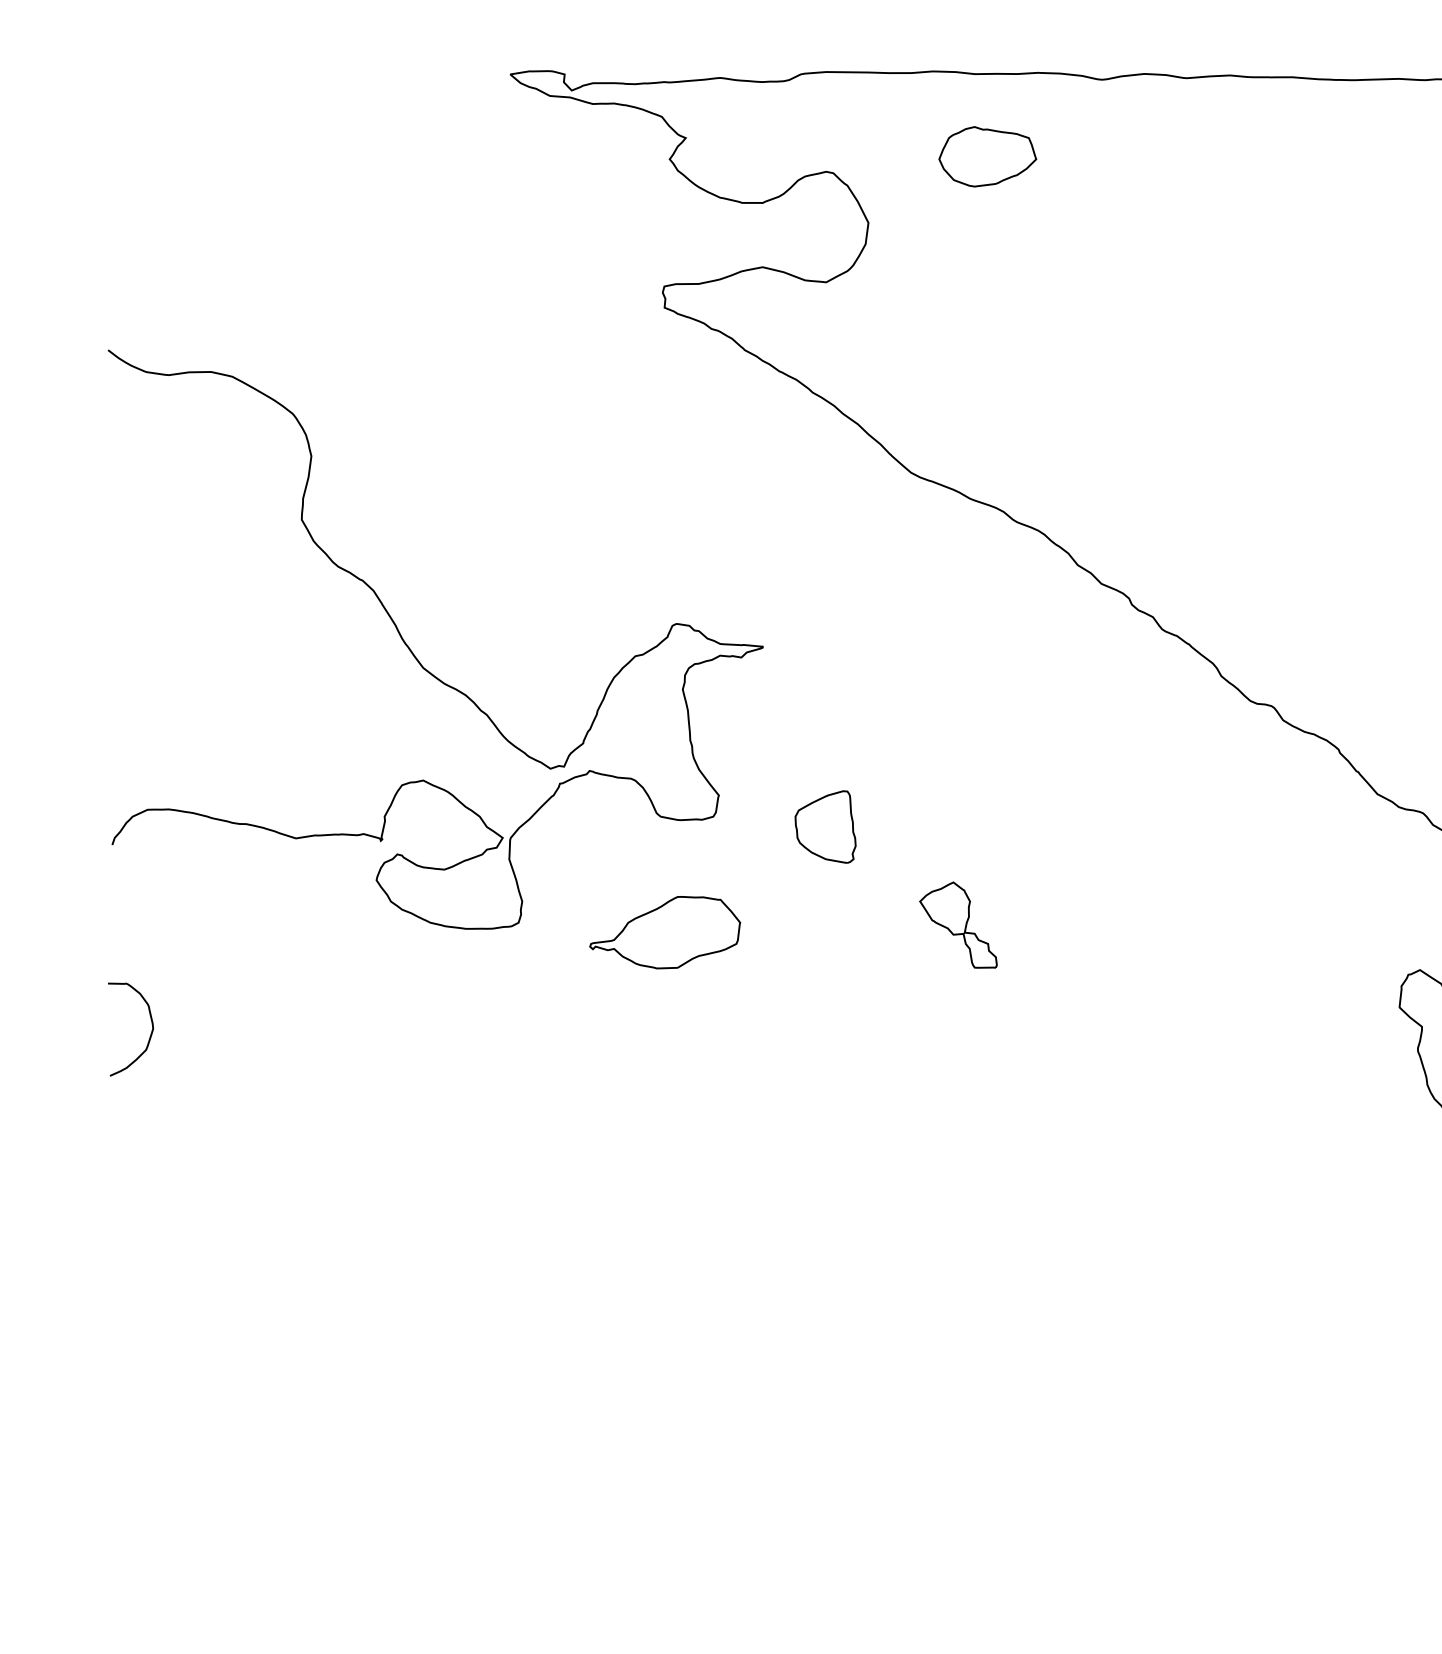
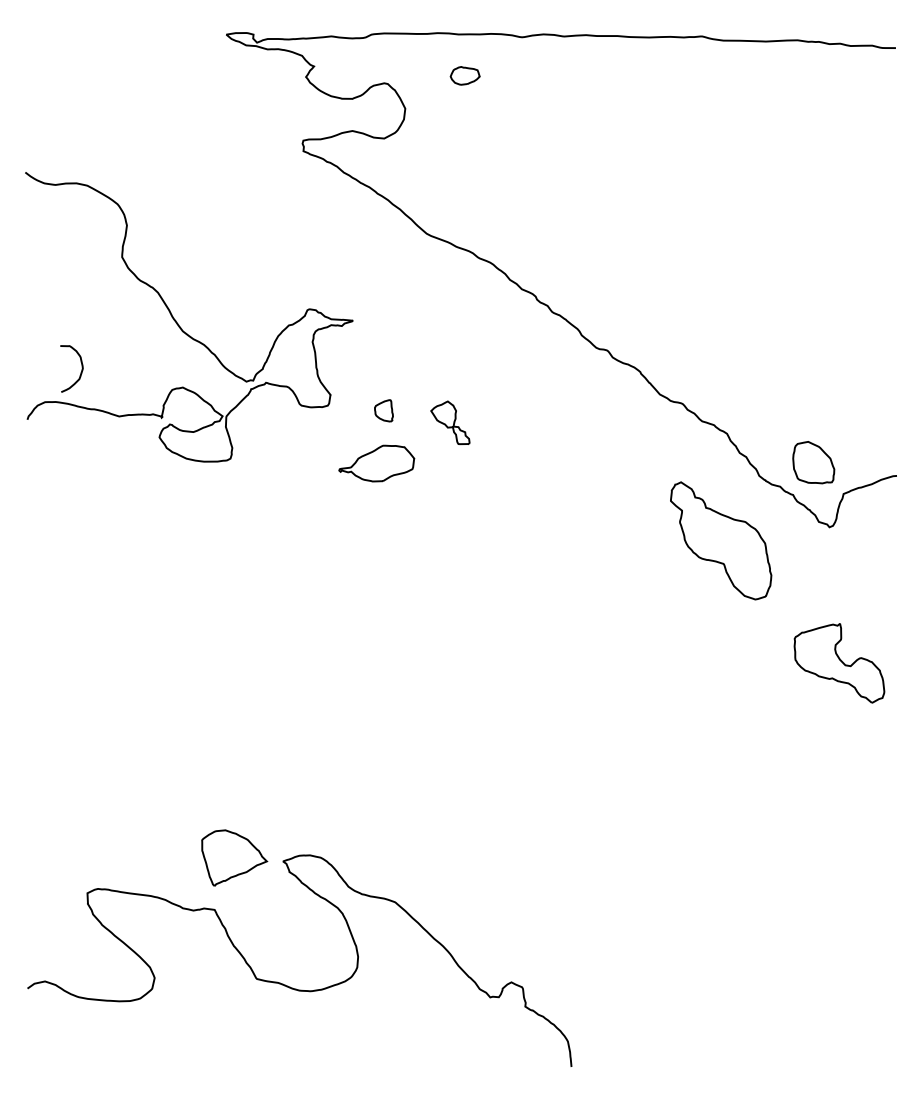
part: (988, 156) -> (465, 75), size x0.6
part: (824, 826) -> (383, 410), size x0.6
part: (958, 924) -> (450, 422), moved
part: (664, 932) -> (376, 463), moved
curve: (148, 1036) -> (80, 372), moved

